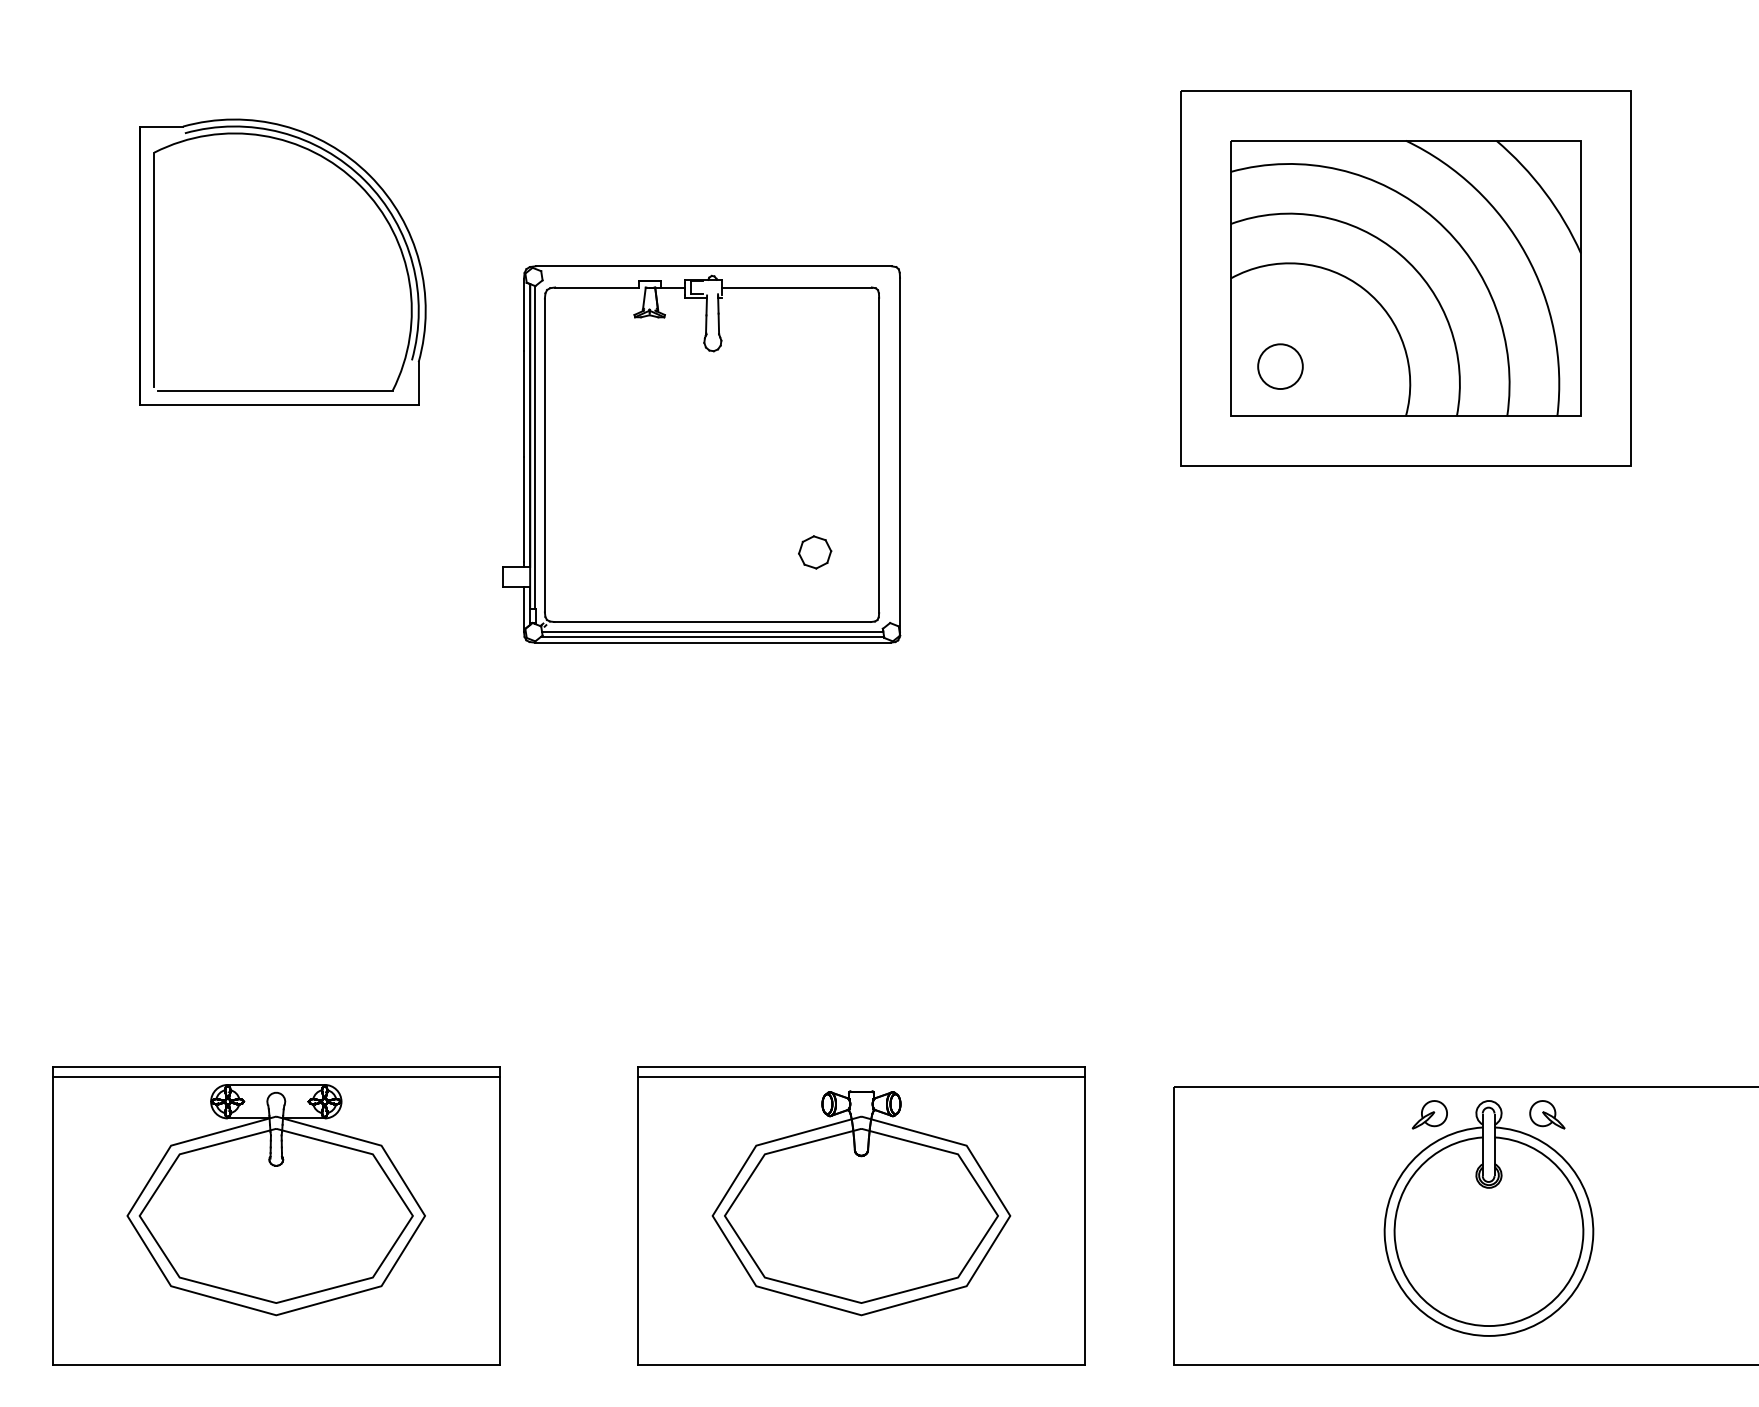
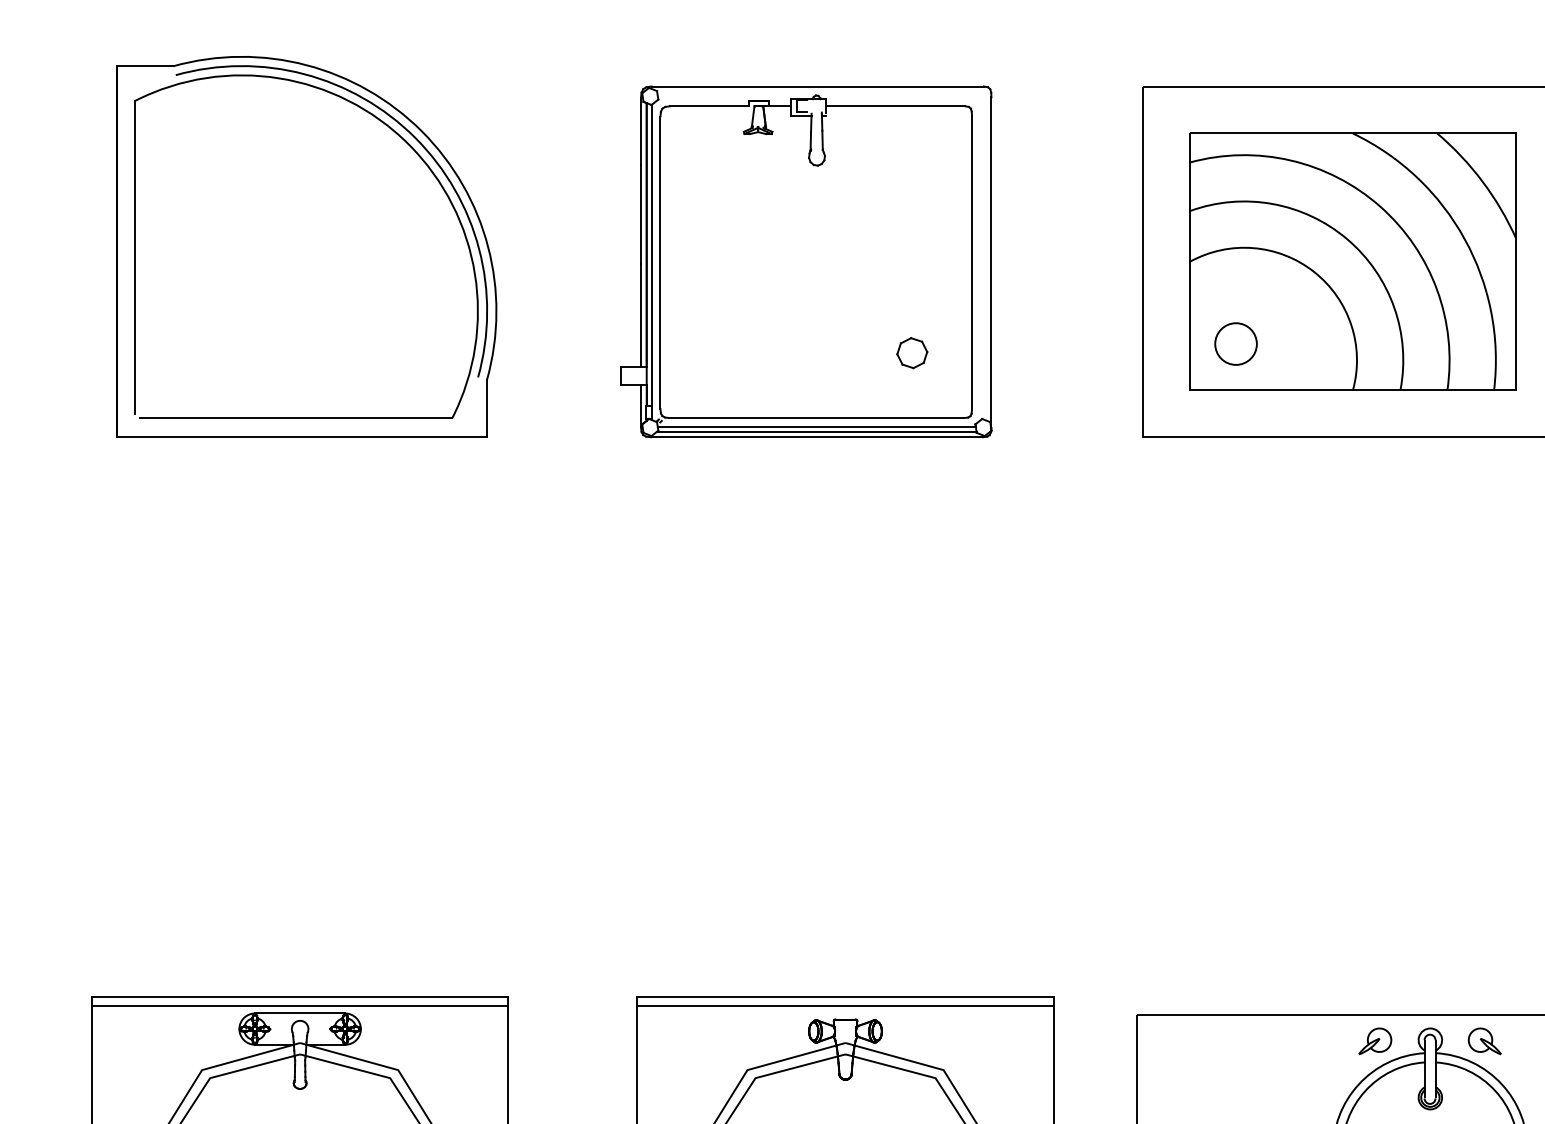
part: (282, 261) -> (305, 246), size x1.43
part: (701, 454) -> (806, 261), moved

